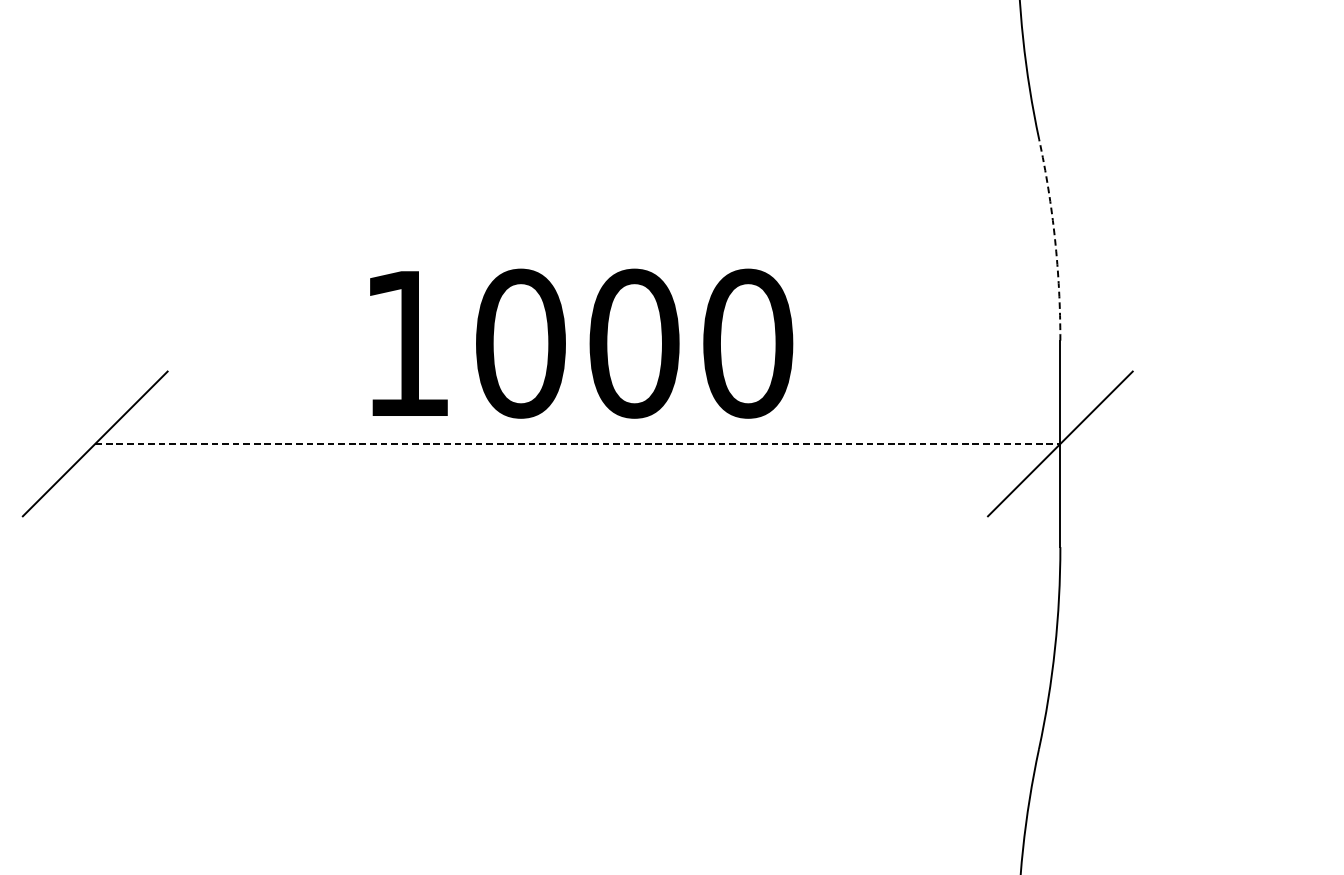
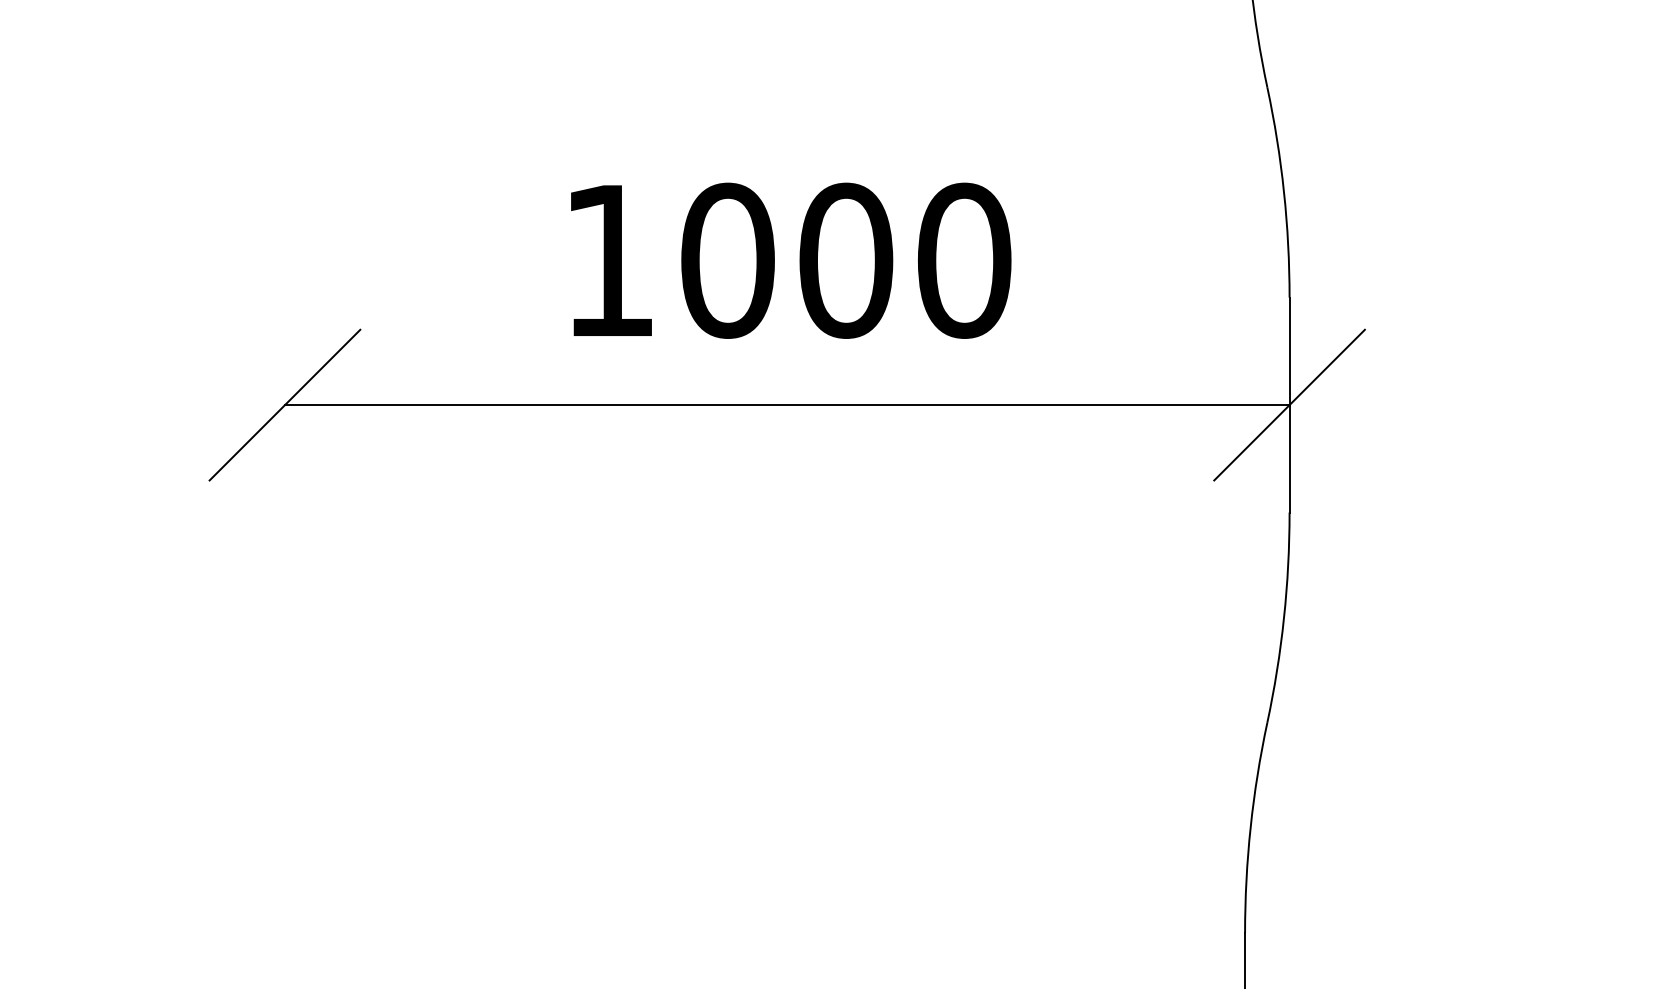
arc: (1055, 239) -> (1284, 192), dashed -> solid
text: (581, 343) -> (791, 260), moved
line: (578, 444) -> (787, 405), dashed -> solid

